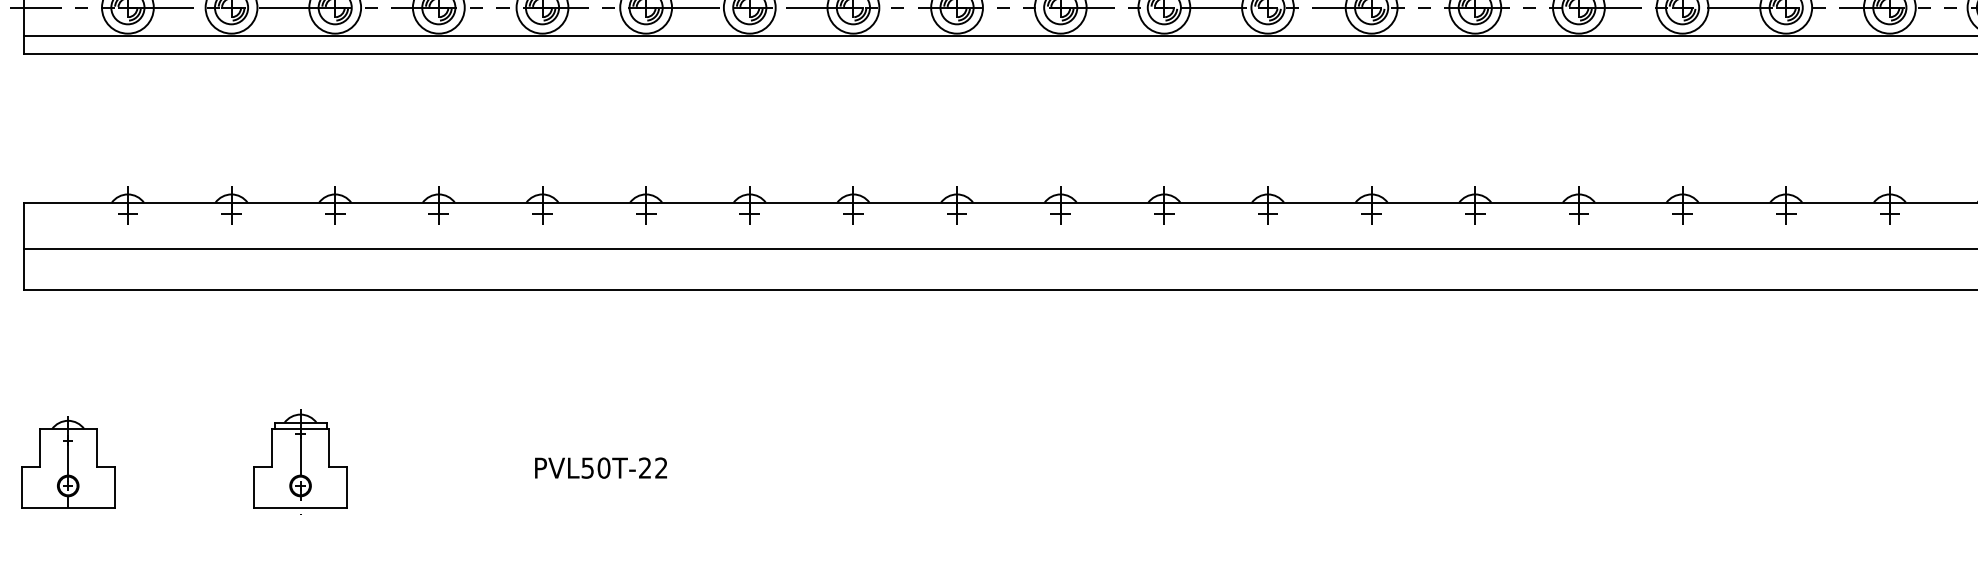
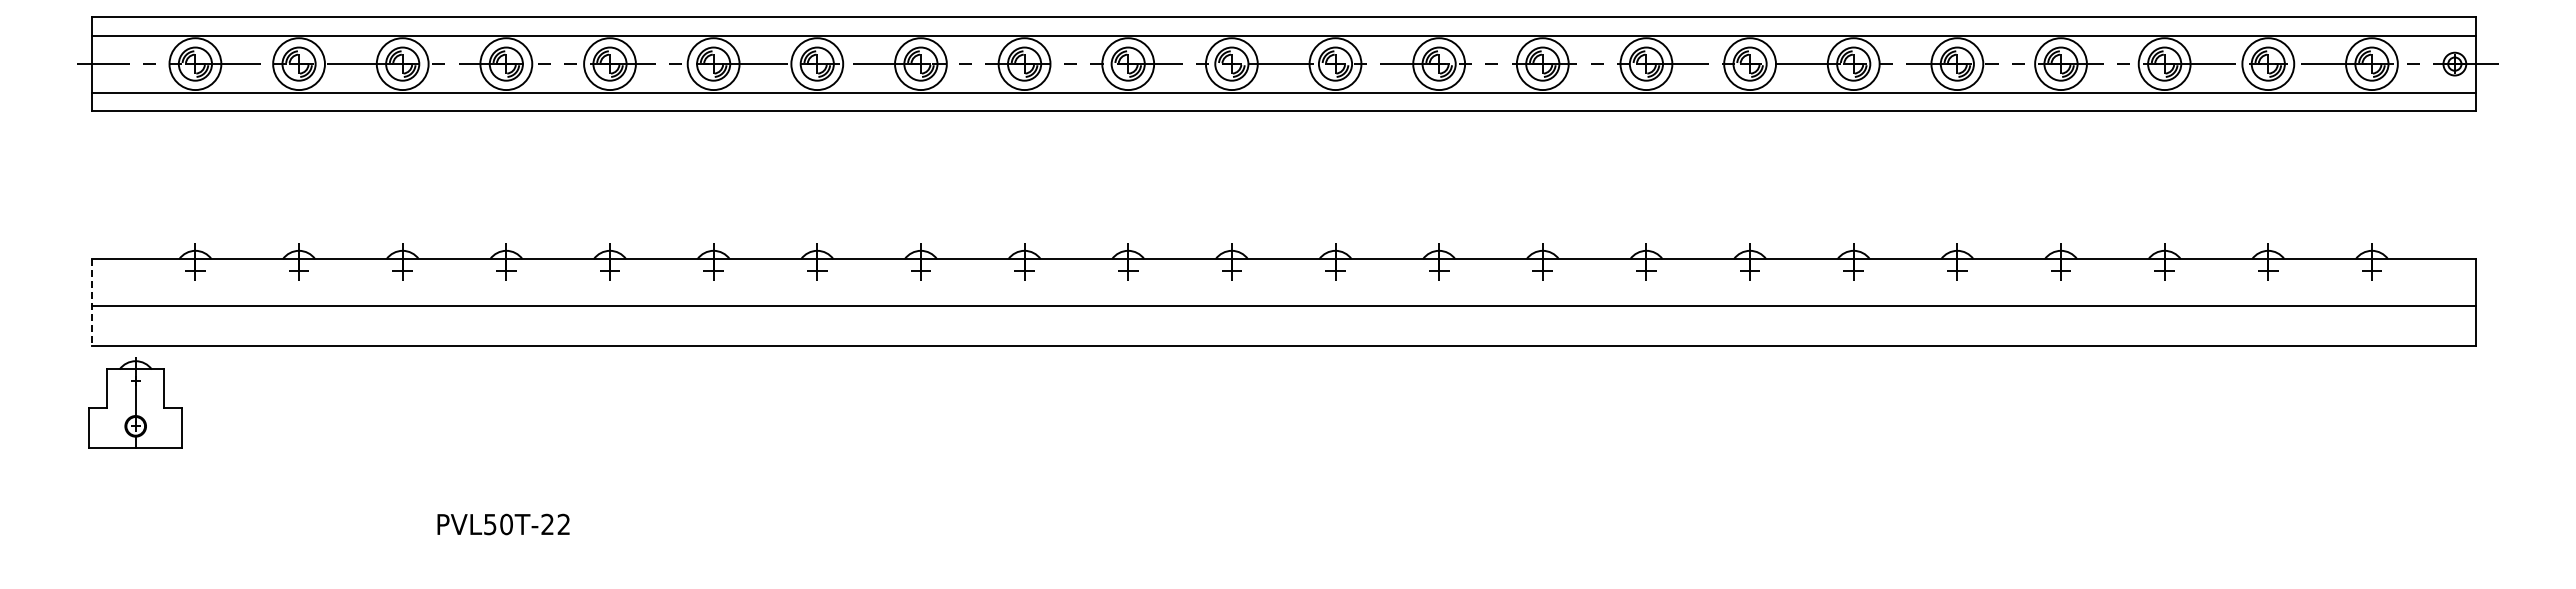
line: (23, 246) -> (91, 302), solid -> dashed
part: (67, 462) -> (135, 402), moved
part: (299, 462) -> (367, 518), removed
text: (600, 468) -> (503, 524), moved

